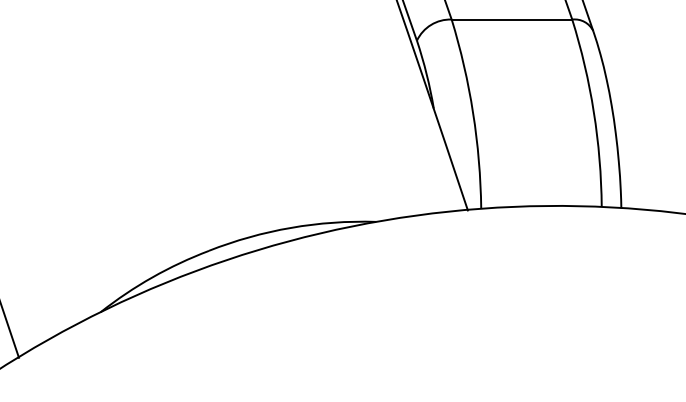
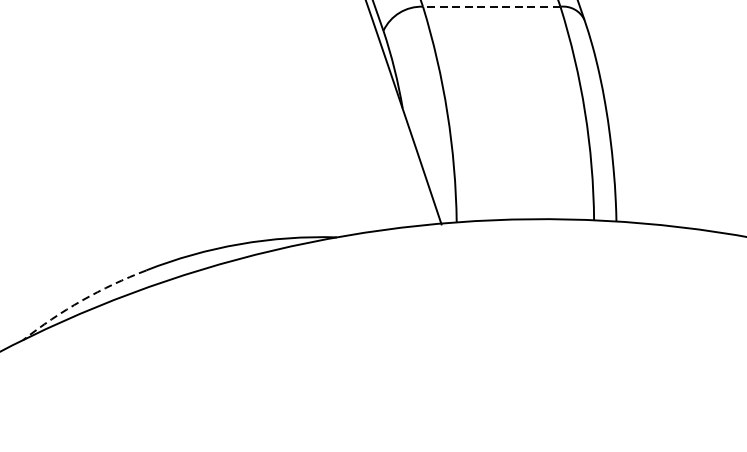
line: (511, 19) -> (491, 6), solid -> dashed
arc: (152, 277) -> (81, 300), solid -> dashed

